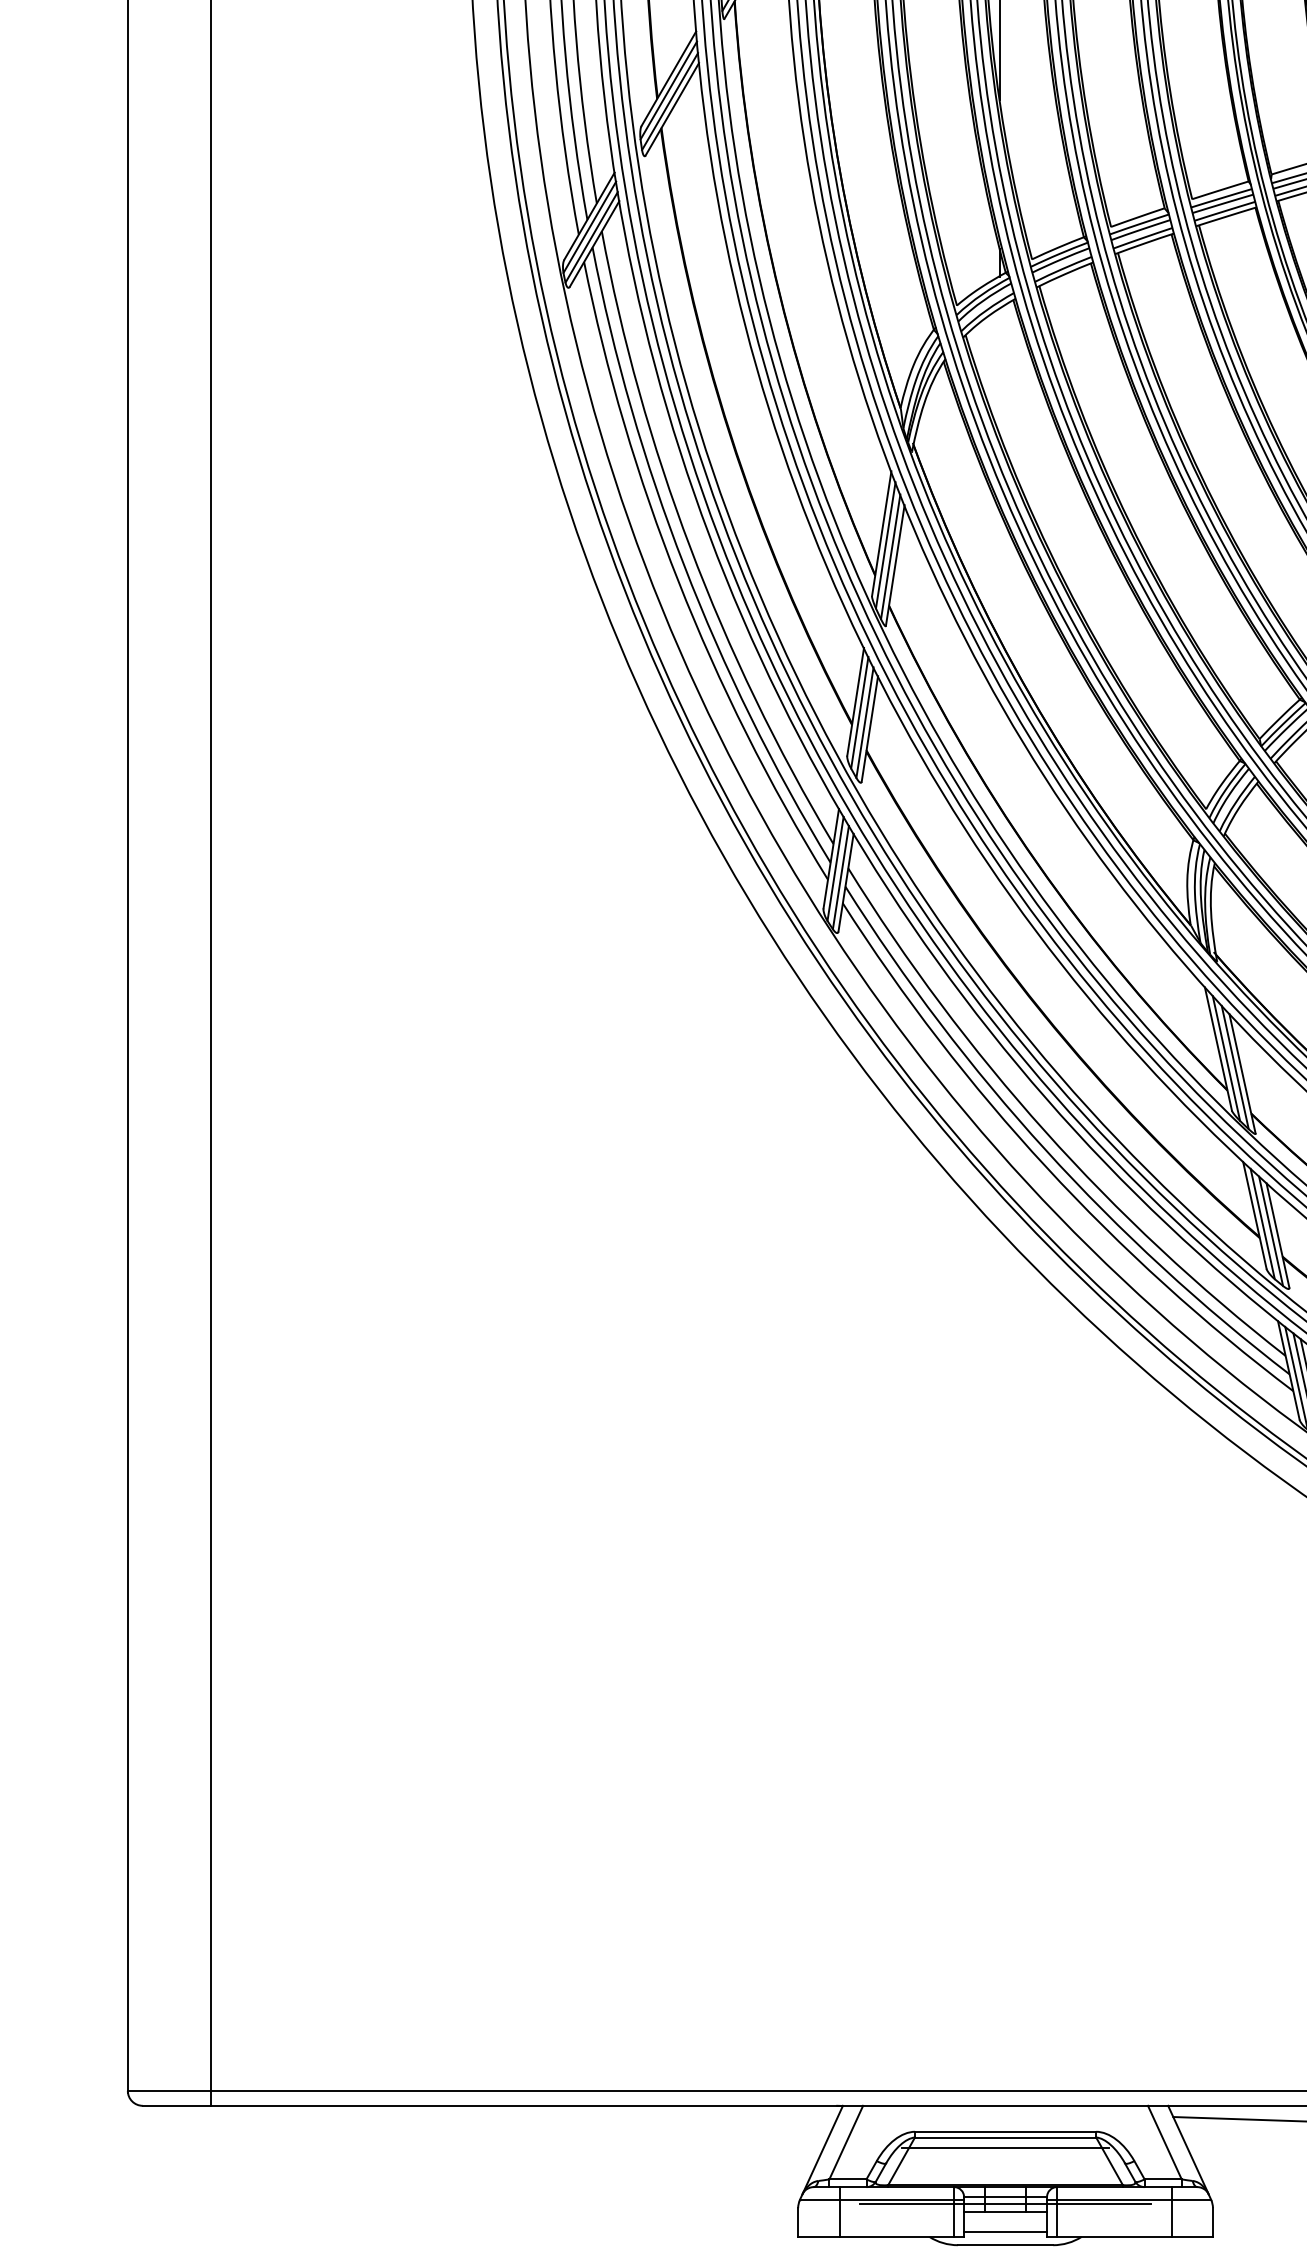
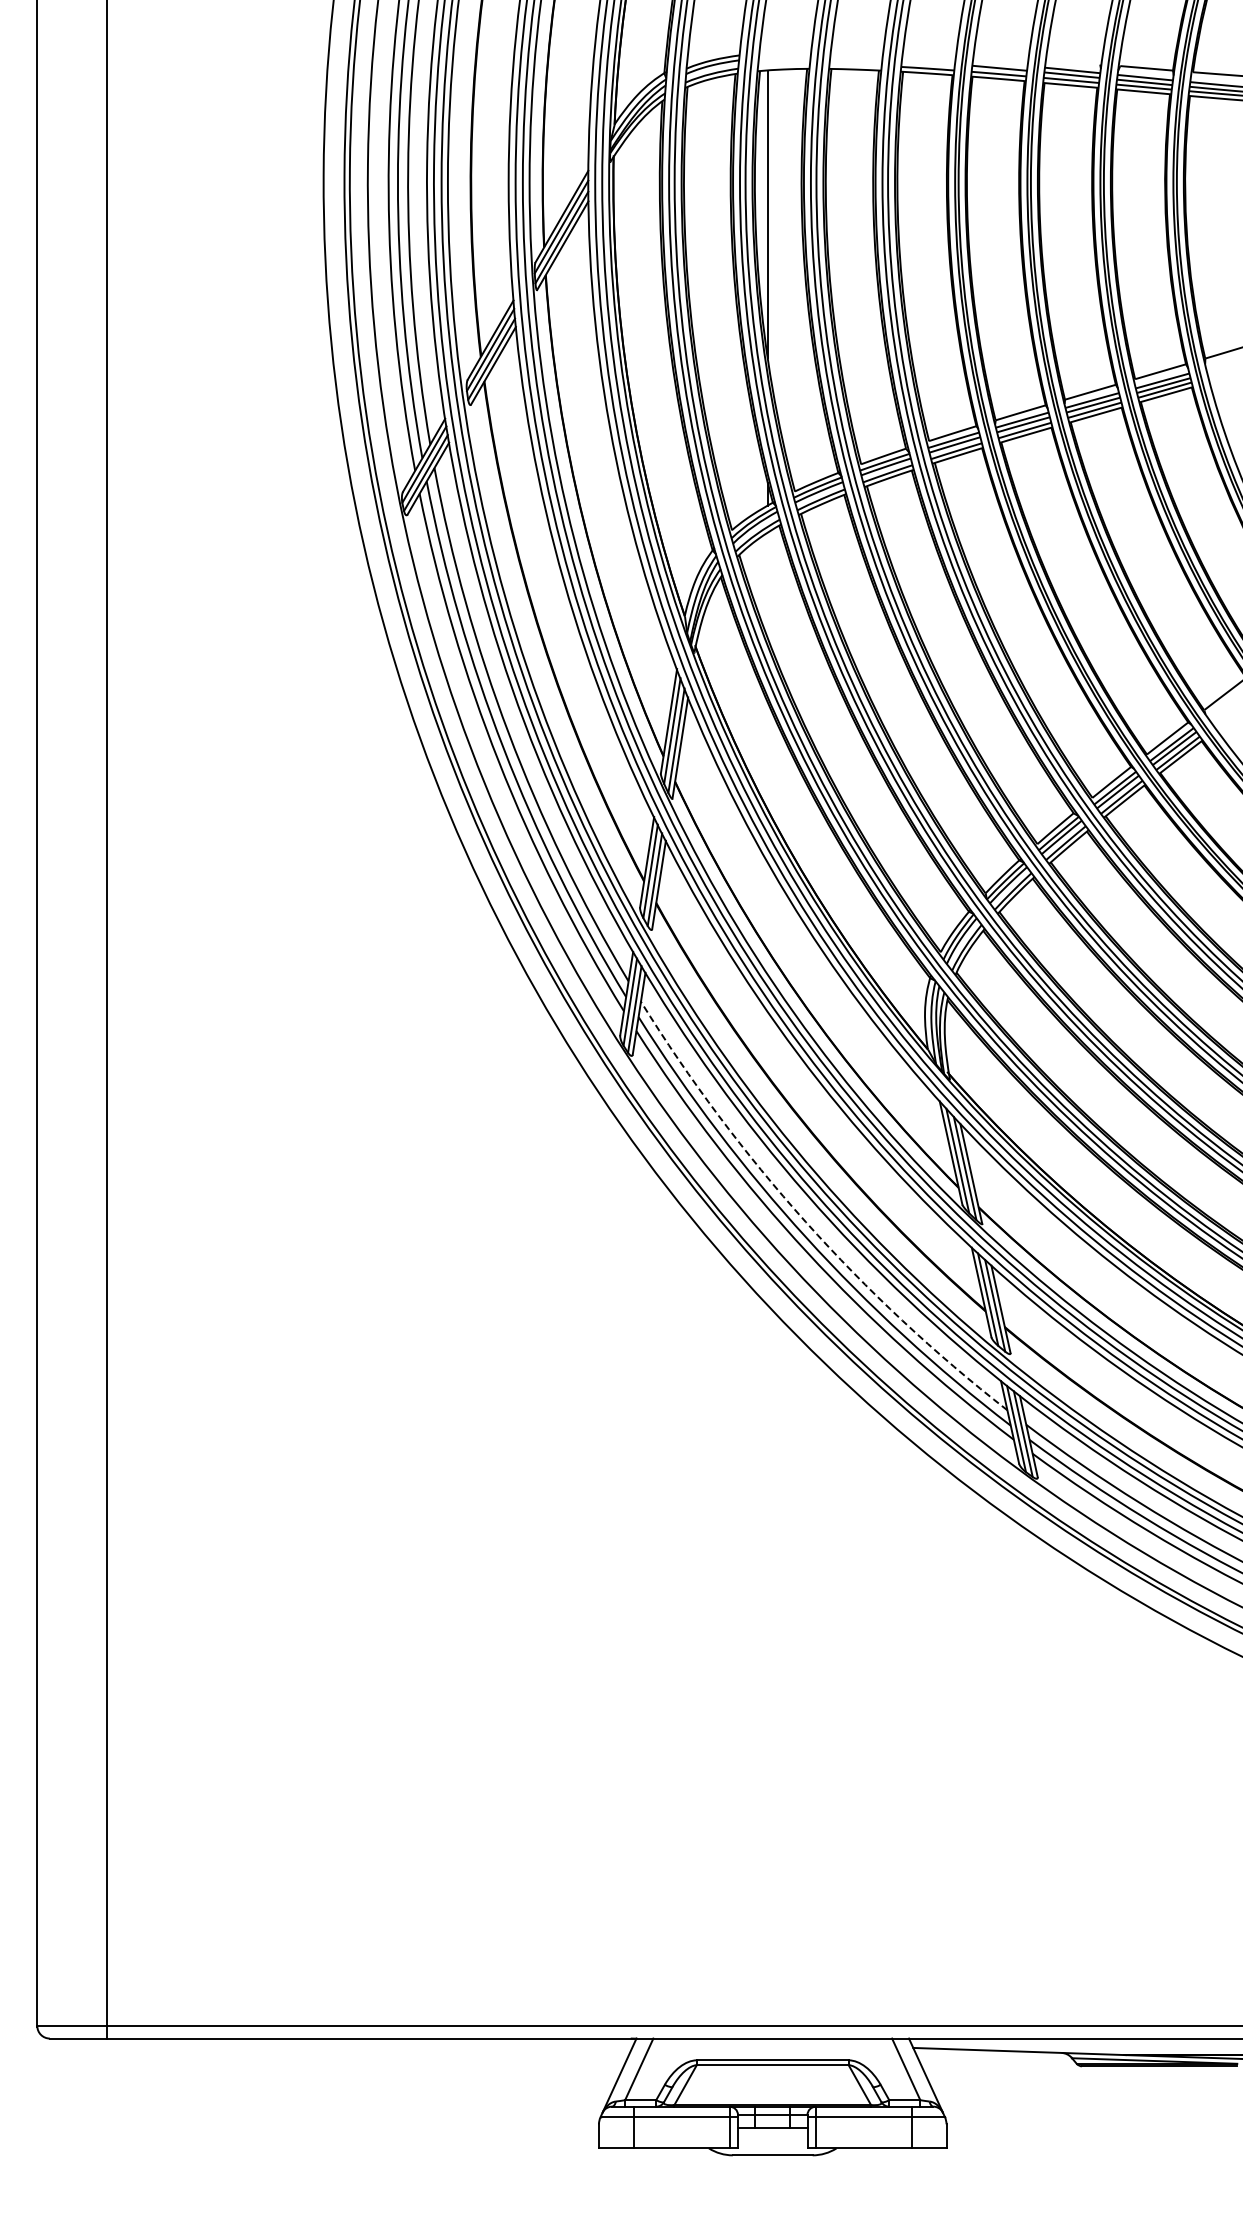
arc: (1044, 1131) -> (805, 1222), solid -> dashed
line: (1005, 2147) -> (772, 2073), removed
line: (1005, 2203) -> (772, 2120), removed
line: (1005, 2231) -> (772, 2143), removed

